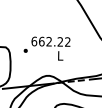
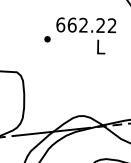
text: (46, 48) -> (79, 35), moved

